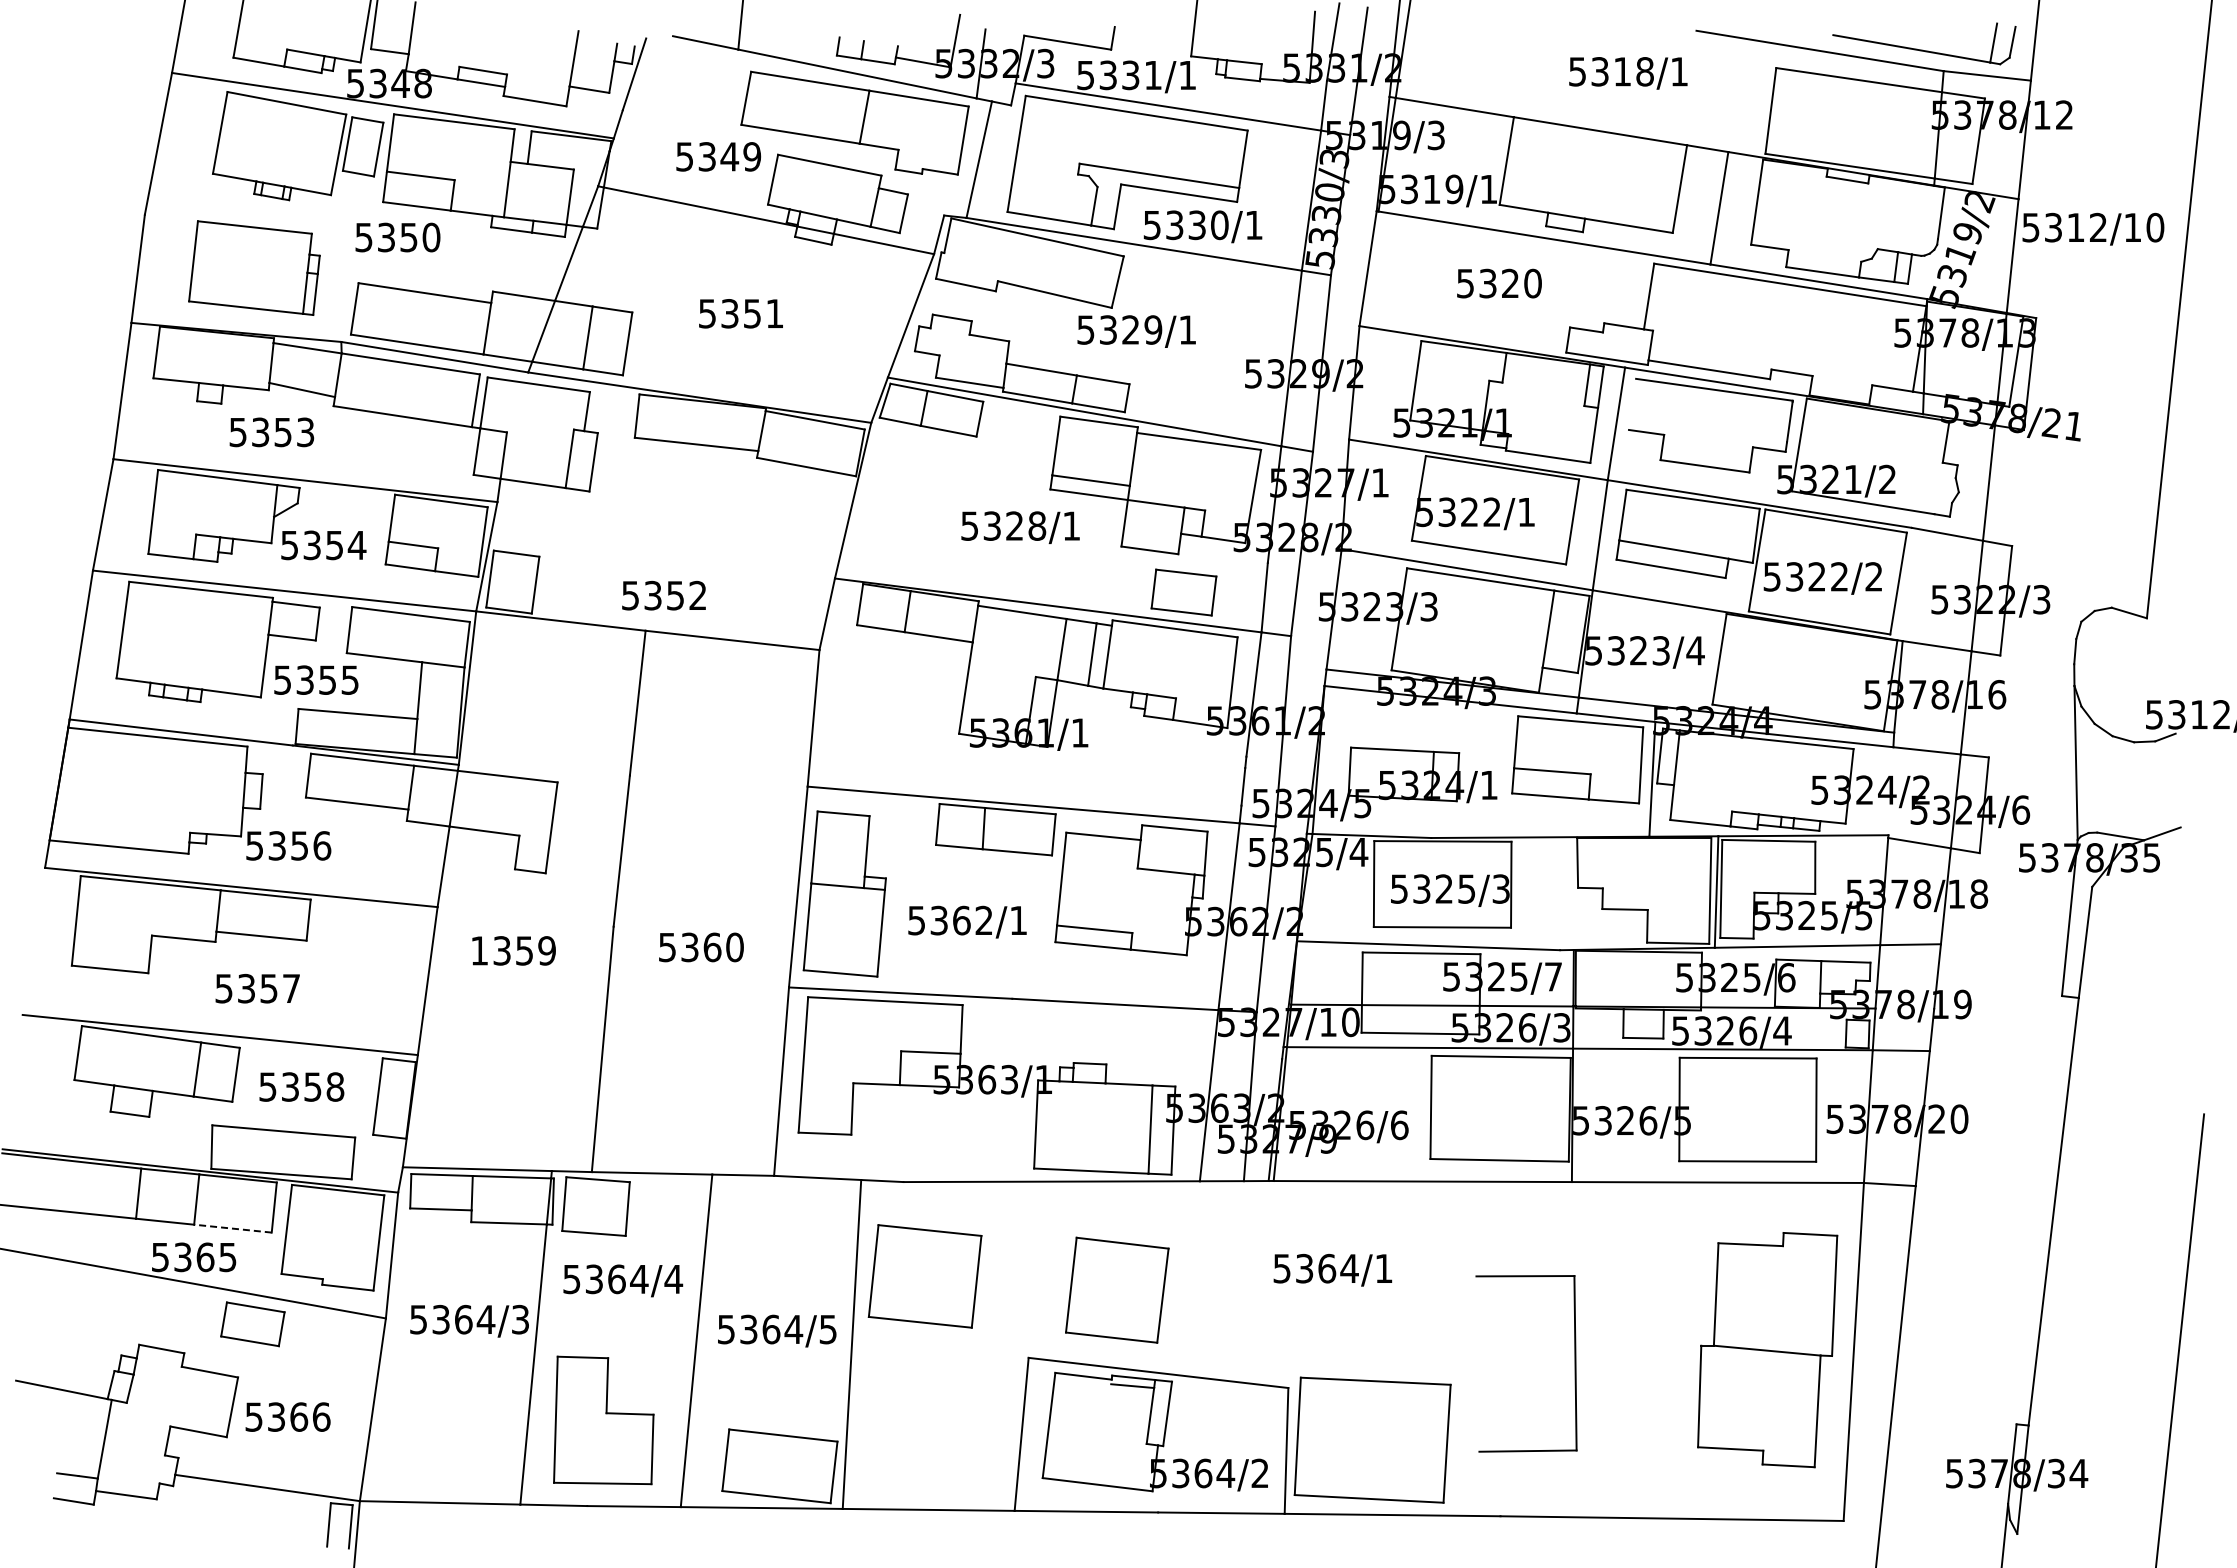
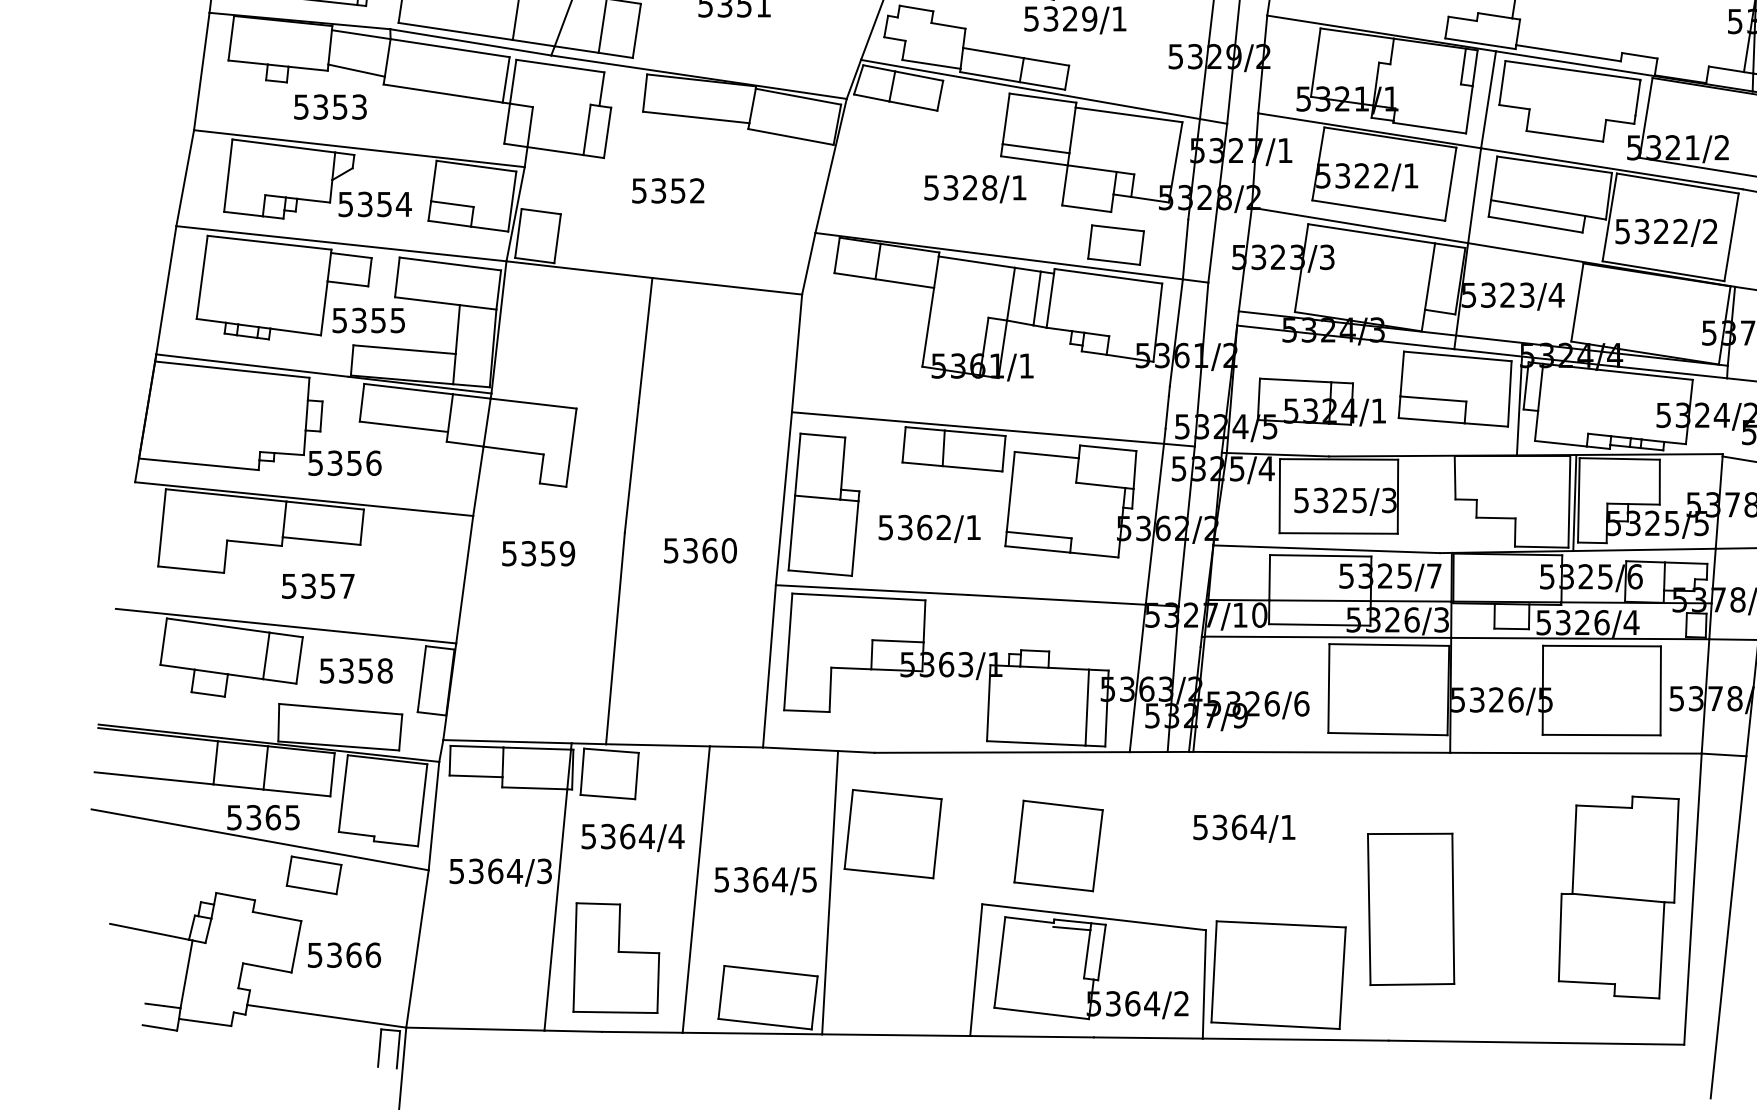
line: (1632, 403) -> (1502, 82), added
text: (663, 595) -> (667, 190), moved
text: (479, 950) -> (509, 553), 1359 -> 5359
line: (232, 1228) -> (296, 792), dashed -> solid
line: (1477, 1363) -> (1368, 909), added

